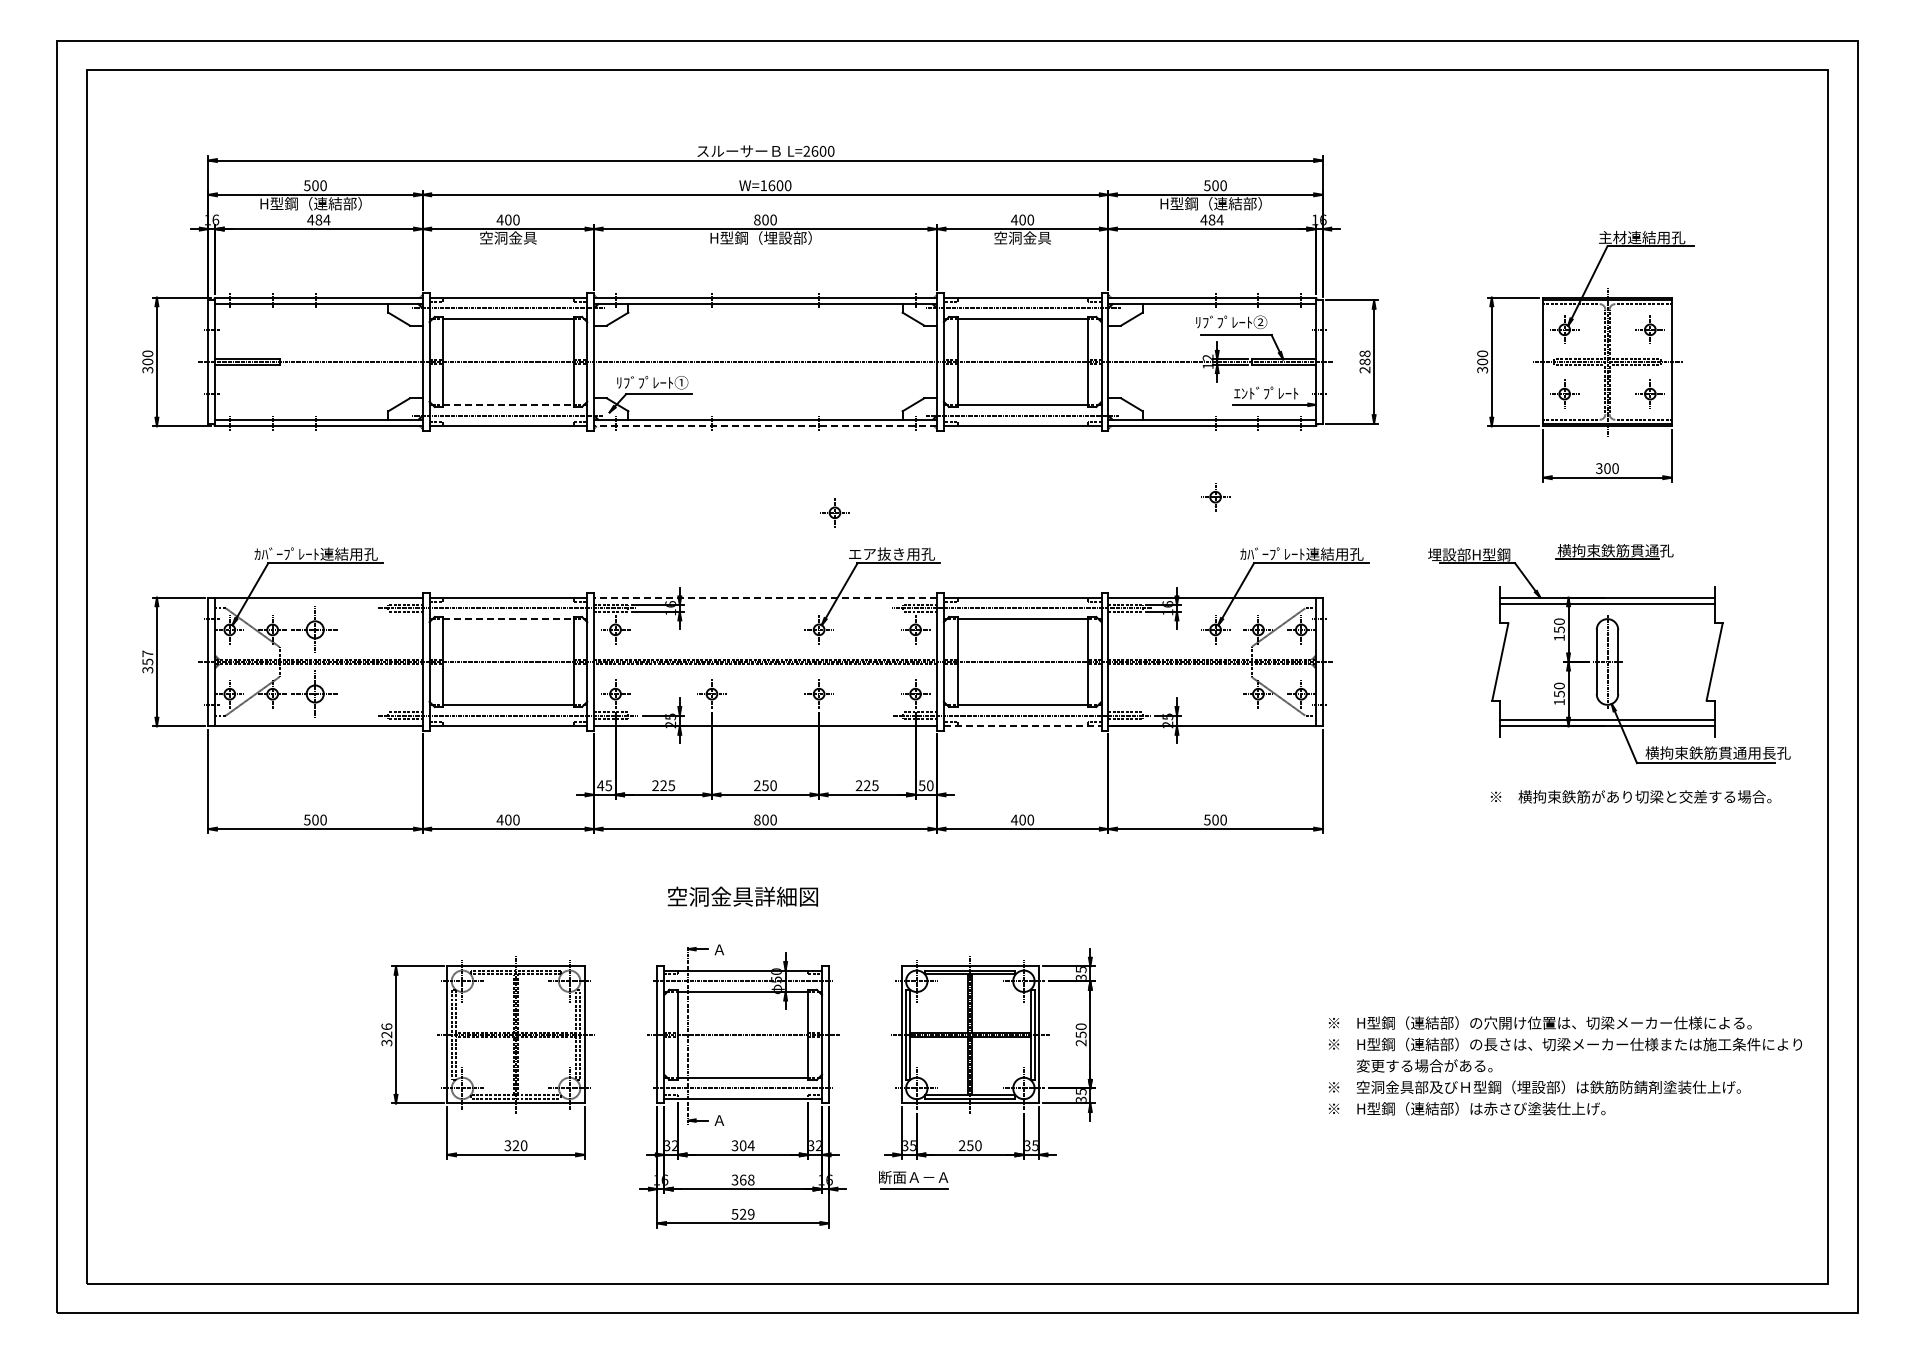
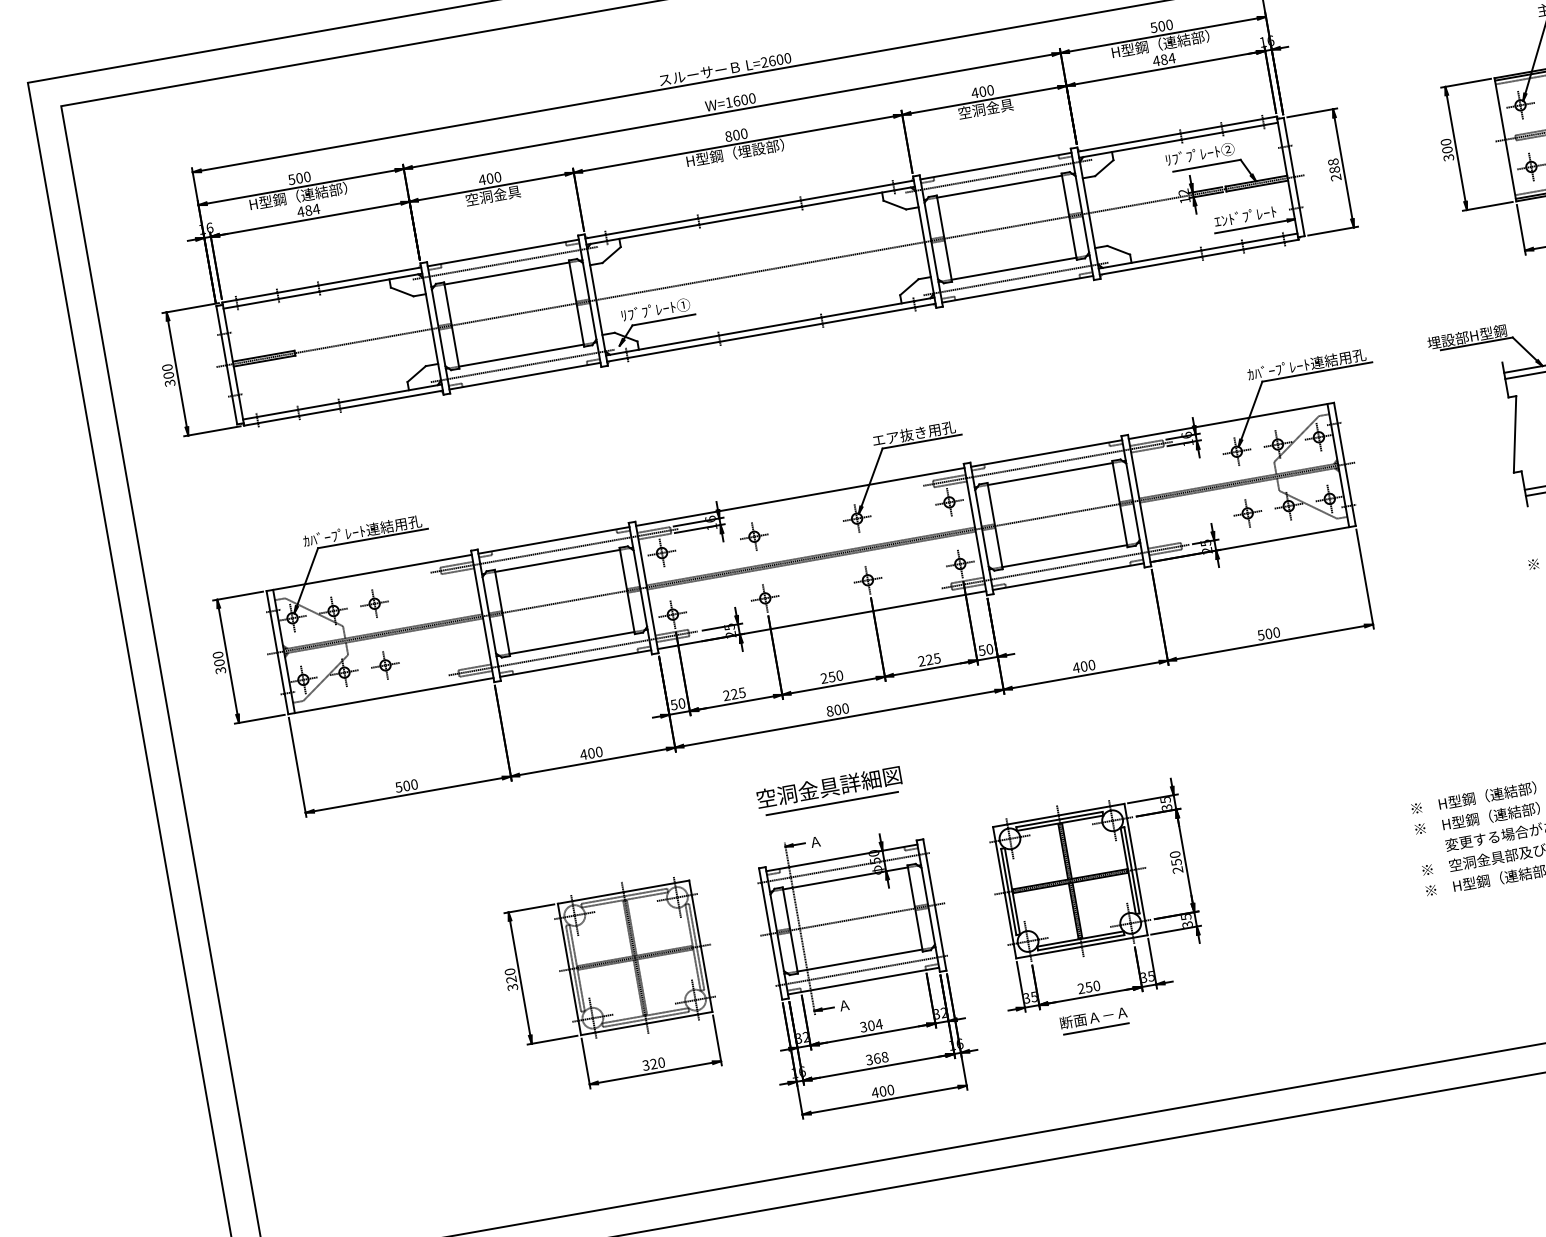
line: (508, 404) -> (521, 355), dashed -> solid
line: (765, 426) -> (771, 332), dashed -> solid
part: (1215, 497) -> (1247, 513), moved
part: (834, 512) -> (753, 536), moved
line: (765, 597) -> (800, 496), dashed -> solid
line: (508, 619) -> (557, 561), dashed -> solid
part: (315, 629) -> (374, 603), size x0.62
text: (147, 657) -> (218, 658), 357 -> 300
part: (315, 694) -> (385, 665), size x0.62
line: (1022, 726) -> (1068, 576), dashed -> solid
text: (604, 785) -> (677, 704), 45 -> 50
line: (742, 913) -> (831, 803), added
text: (386, 1026) -> (509, 971), 326 -> 320
part: (913, 1179) -> (1093, 1019), moved
text: (742, 1214) -> (882, 1091), 529 -> 400

